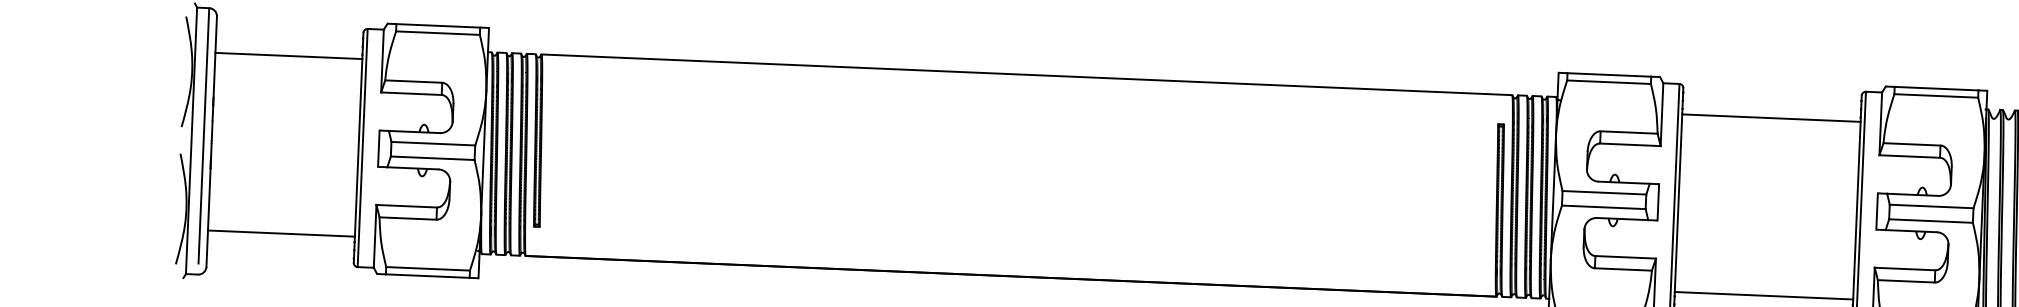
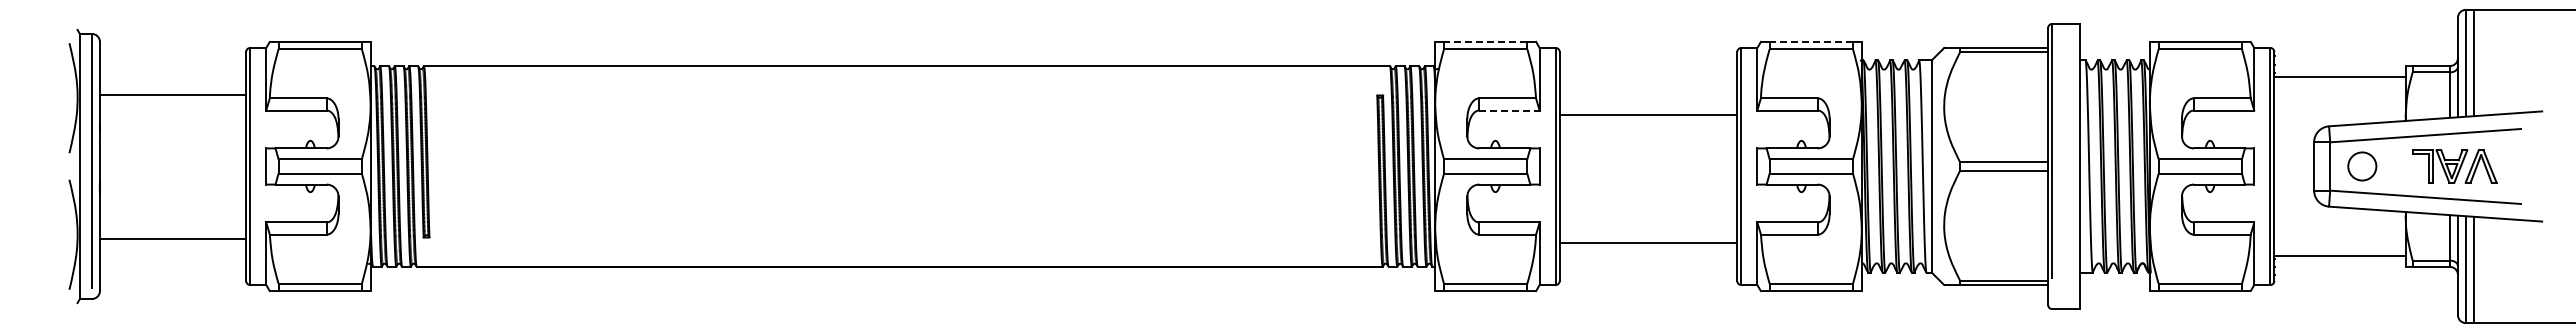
line: (288, 56) -> (172, 95), moved
line: (1609, 74) -> (1485, 41), solid -> dashed
line: (1936, 88) -> (1811, 41), solid -> dashed
line: (1771, 118) -> (1648, 115), moved
line: (1631, 144) -> (1510, 110), solid -> dashed
line: (280, 233) -> (172, 238), moved
line: (1764, 295) -> (1648, 242), moved

